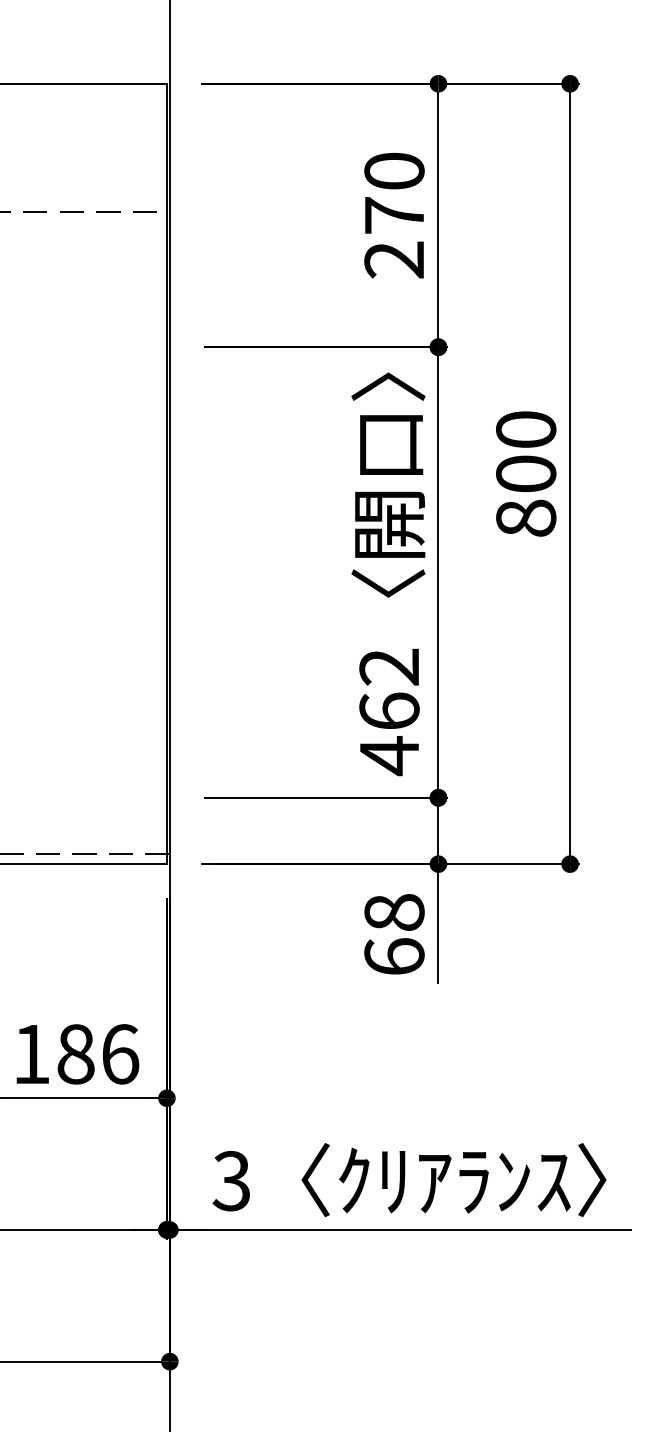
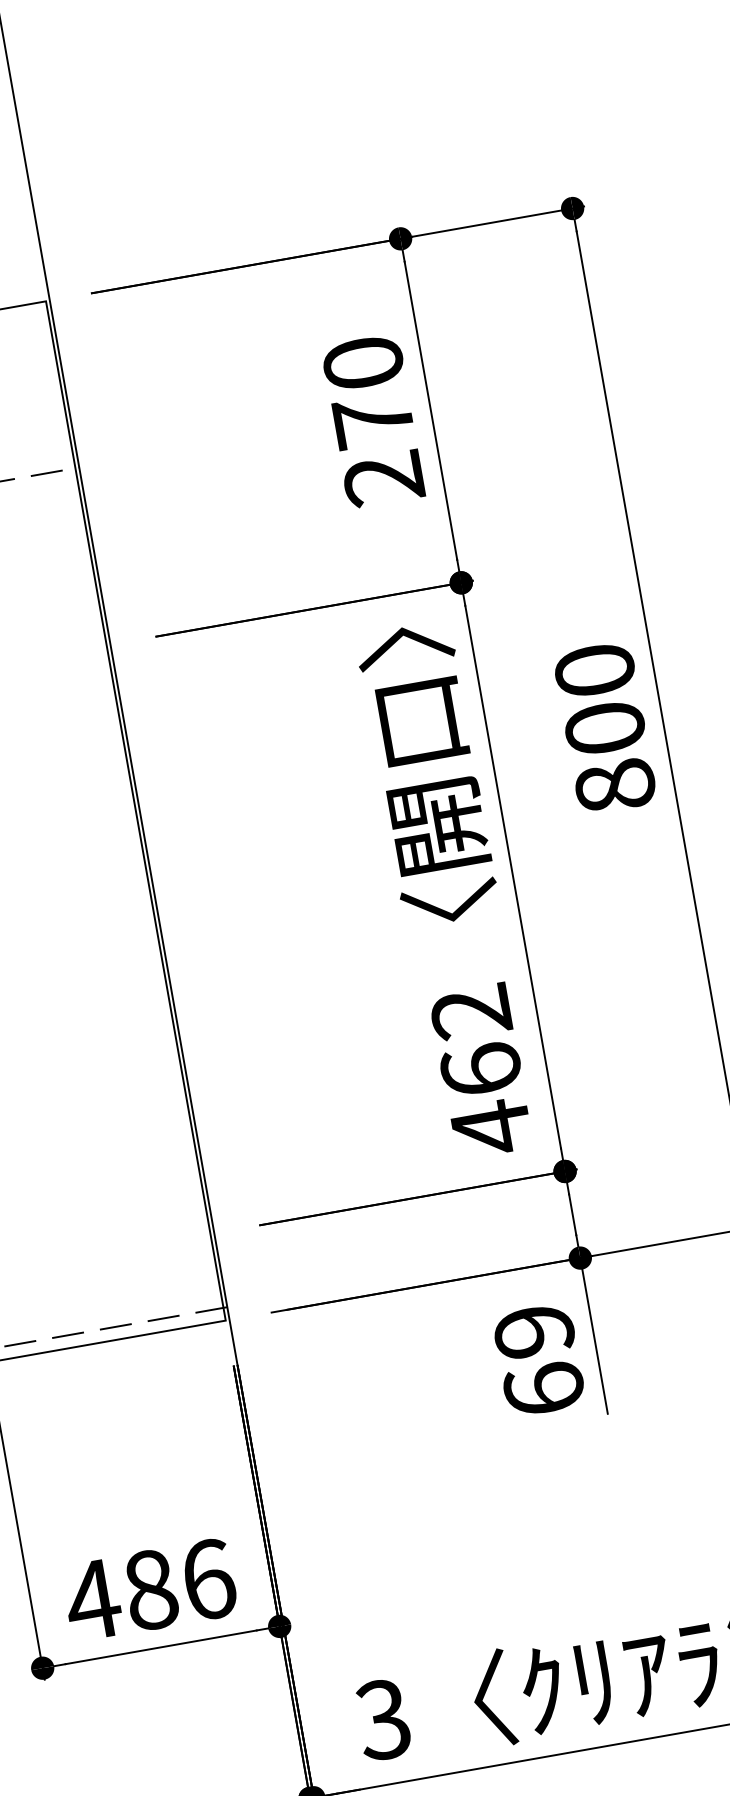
text: (394, 912) -> (534, 1331), 68 -> 69
text: (31, 1054) -> (92, 1600), 186 -> 486

